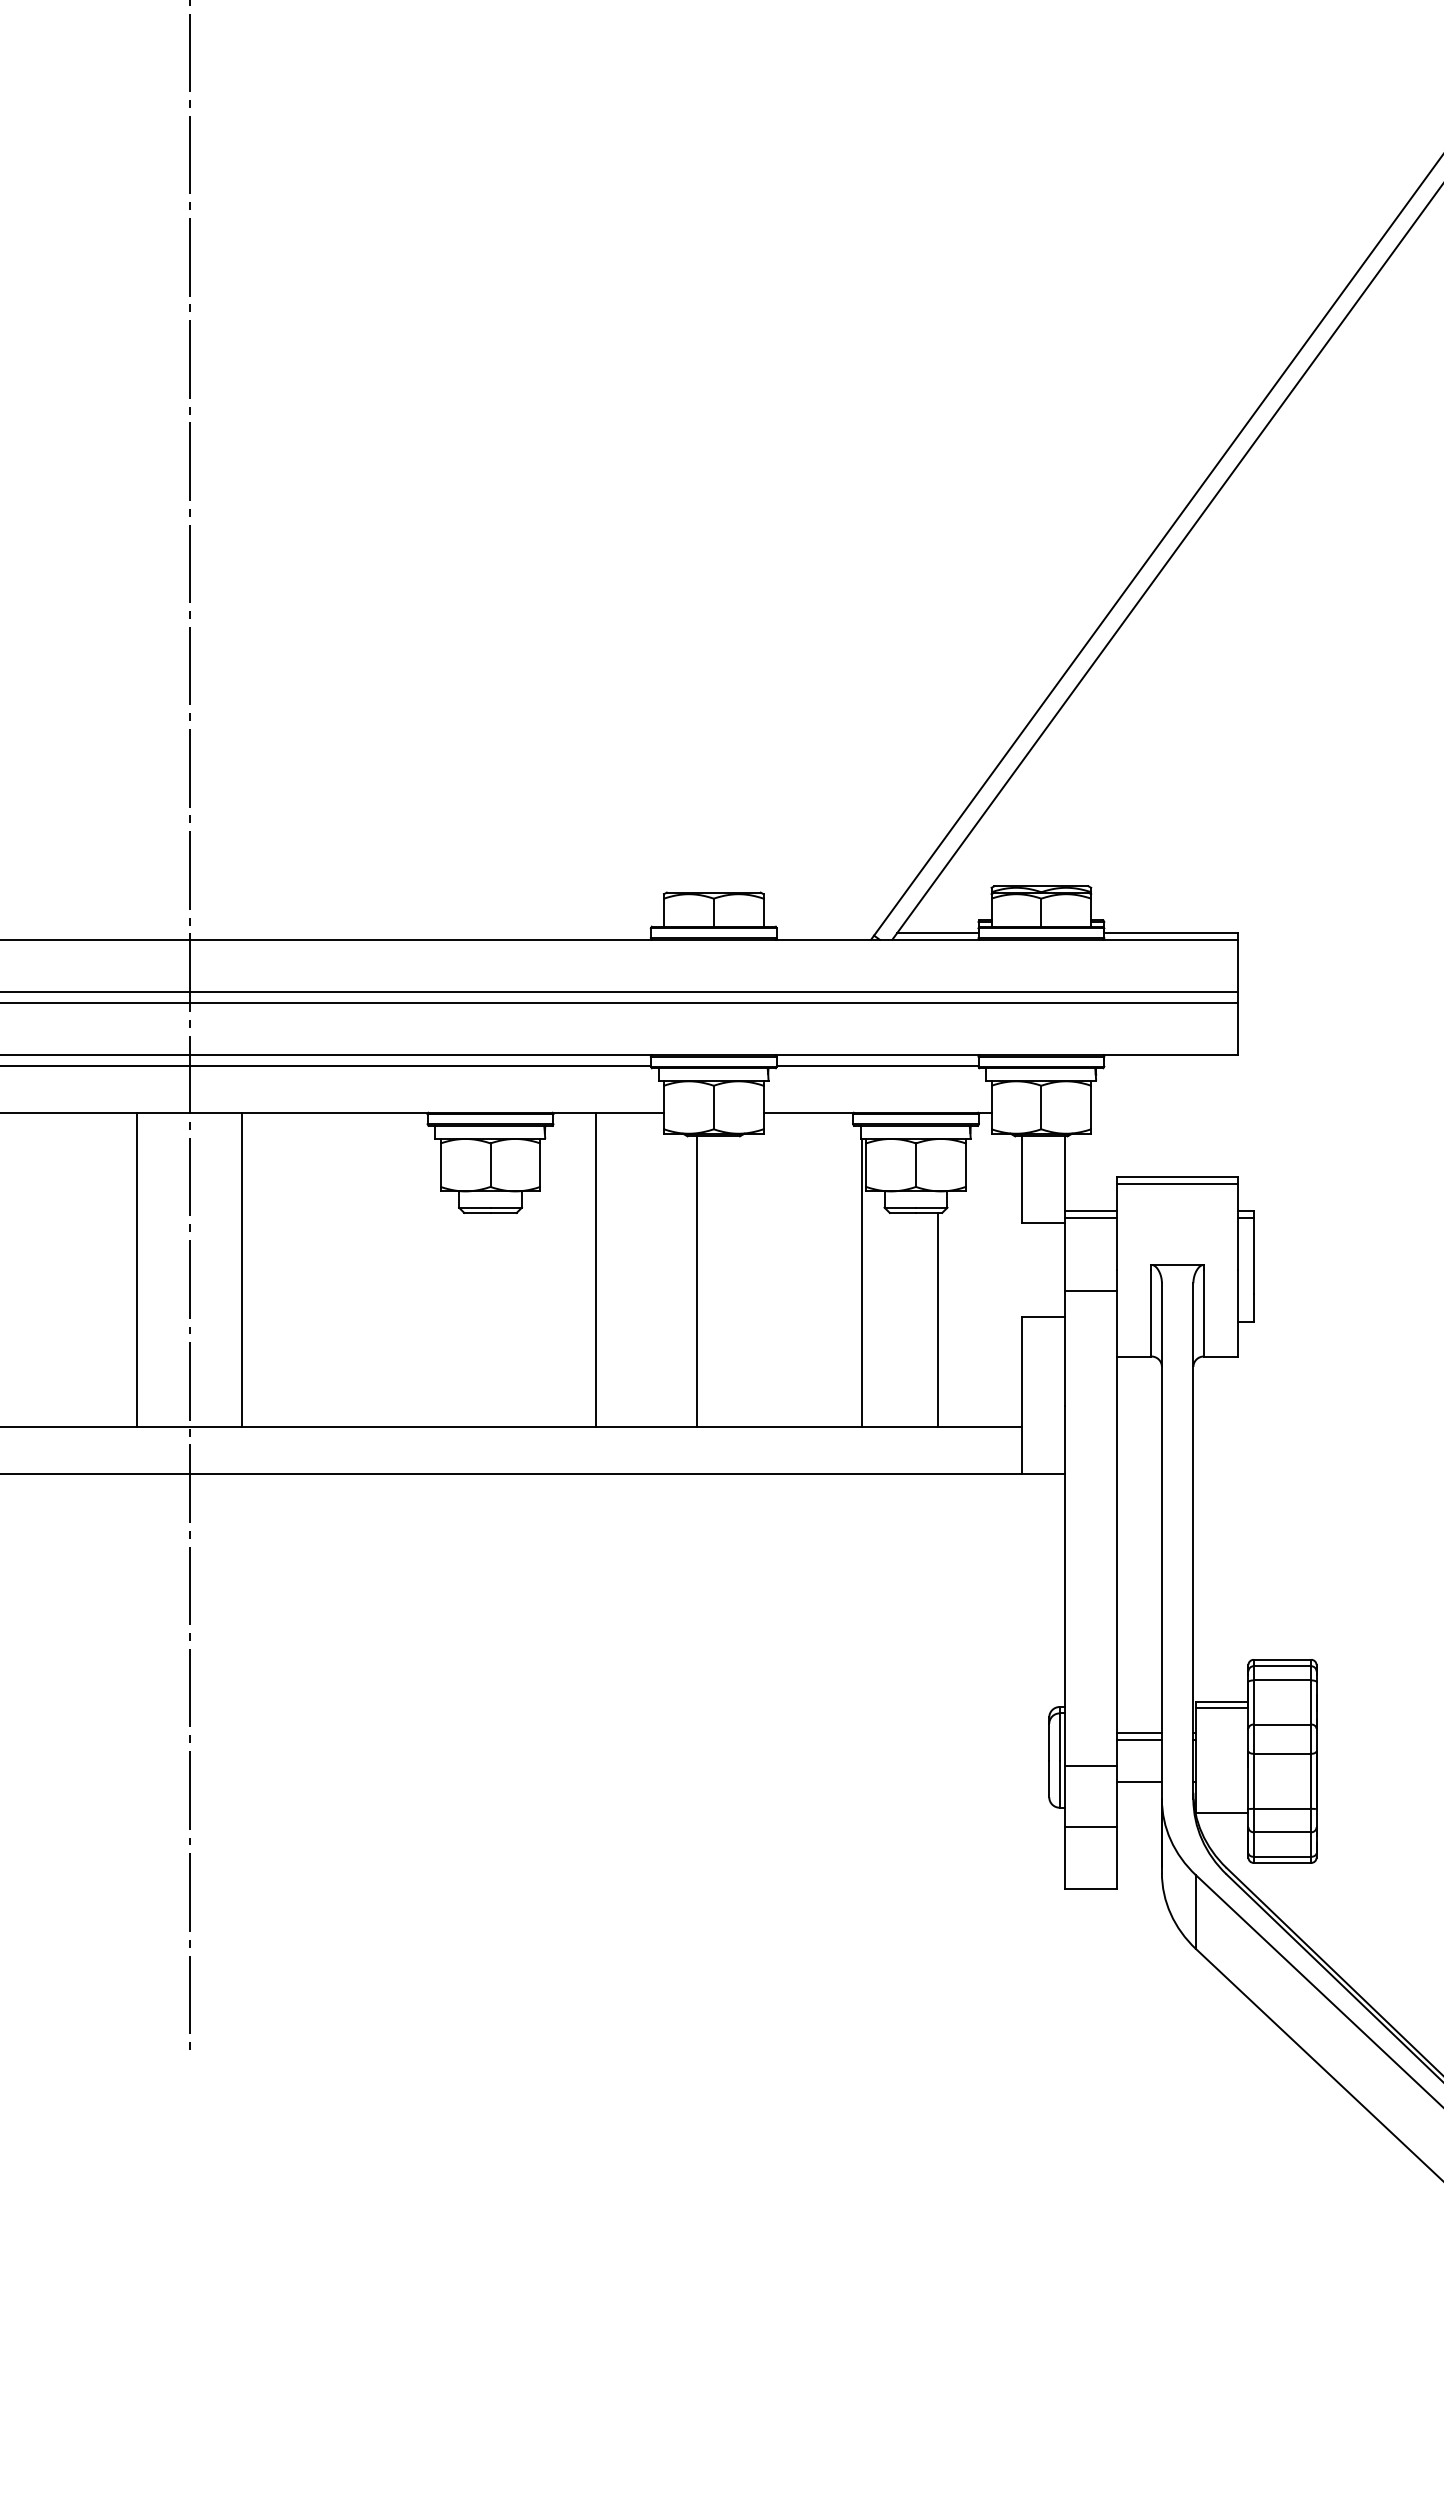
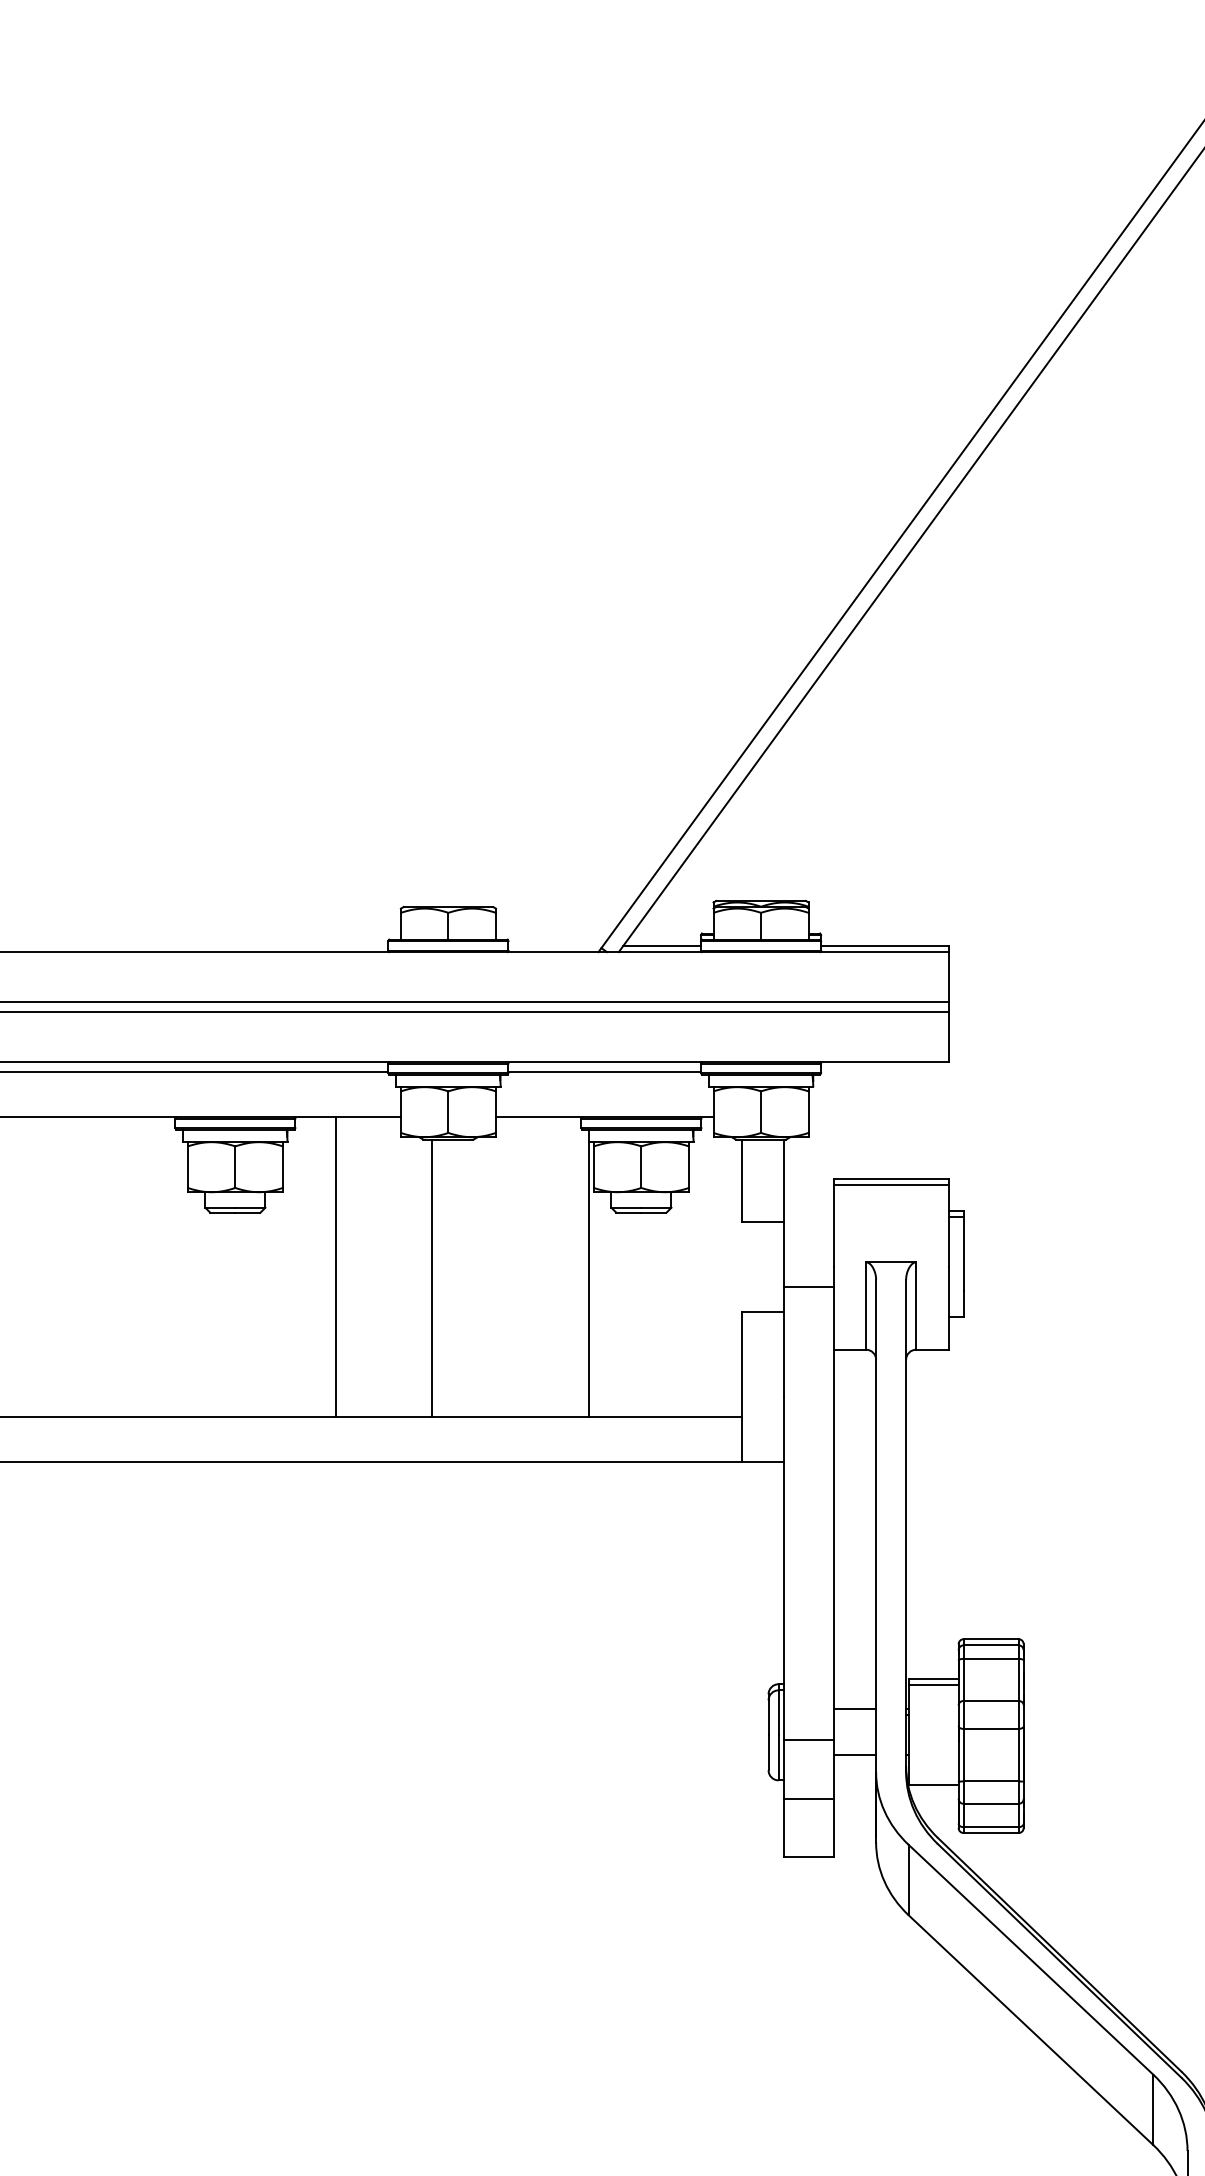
line: (1090, 1211) -> (807, 1211), removed
line: (1090, 1217) -> (807, 1217), removed
line: (938, 1319) -> (662, 1314), removed
line: (1139, 1739) -> (854, 1715), removed

